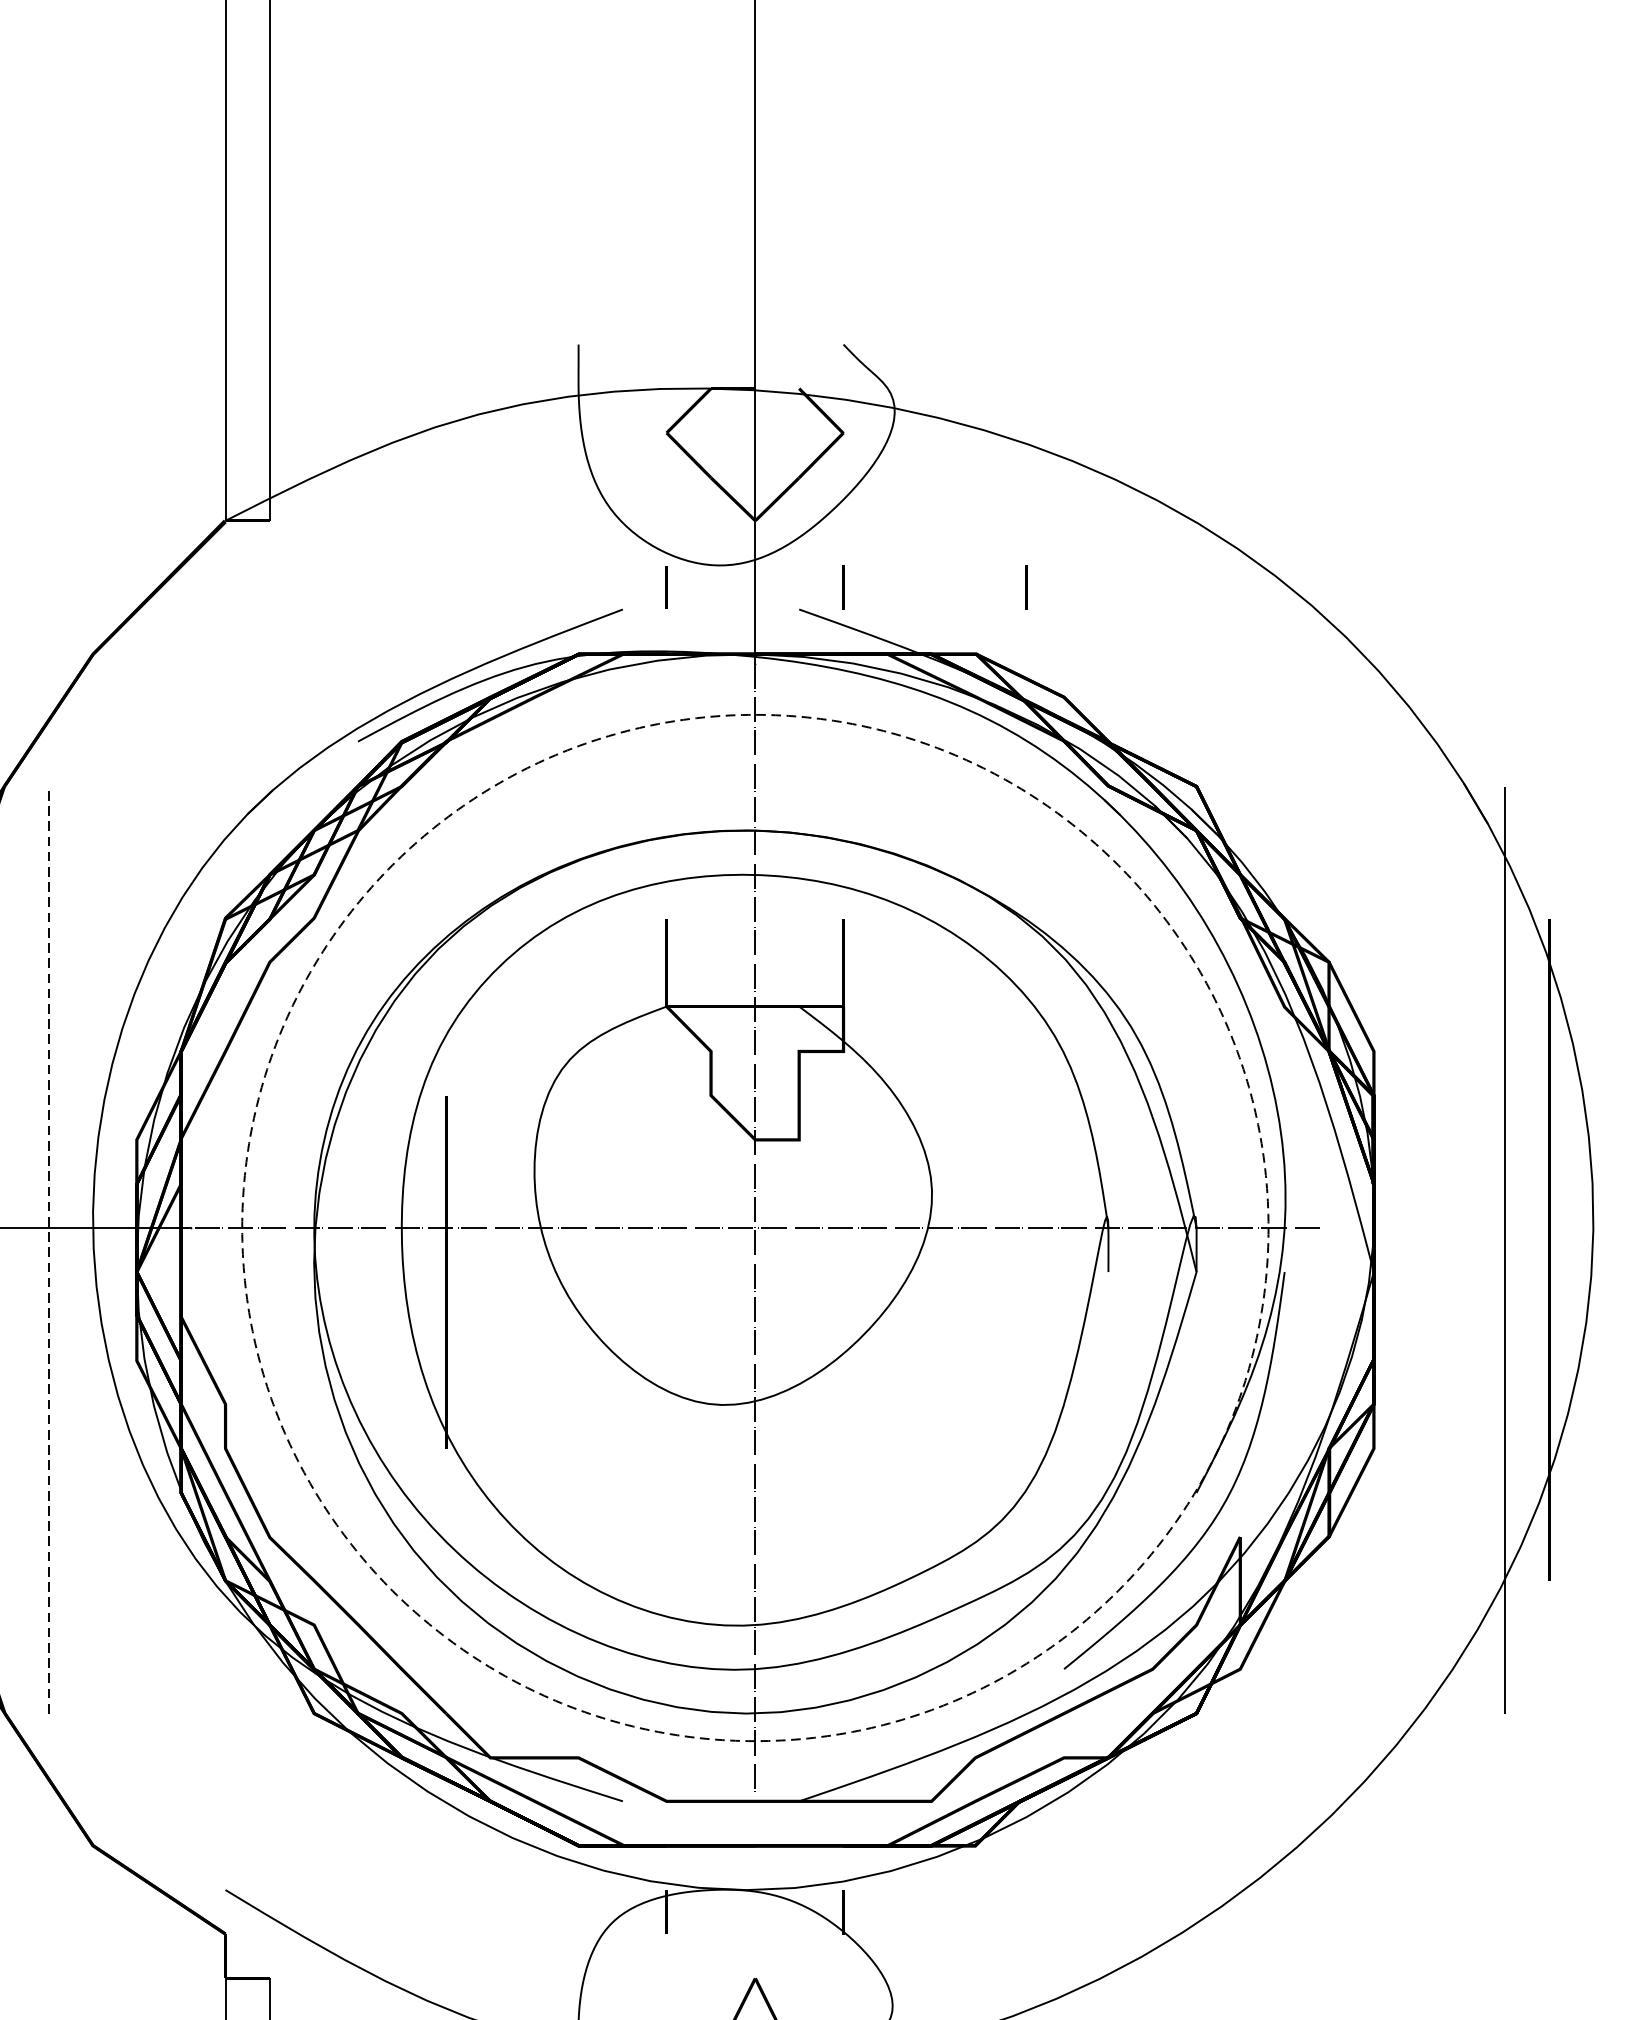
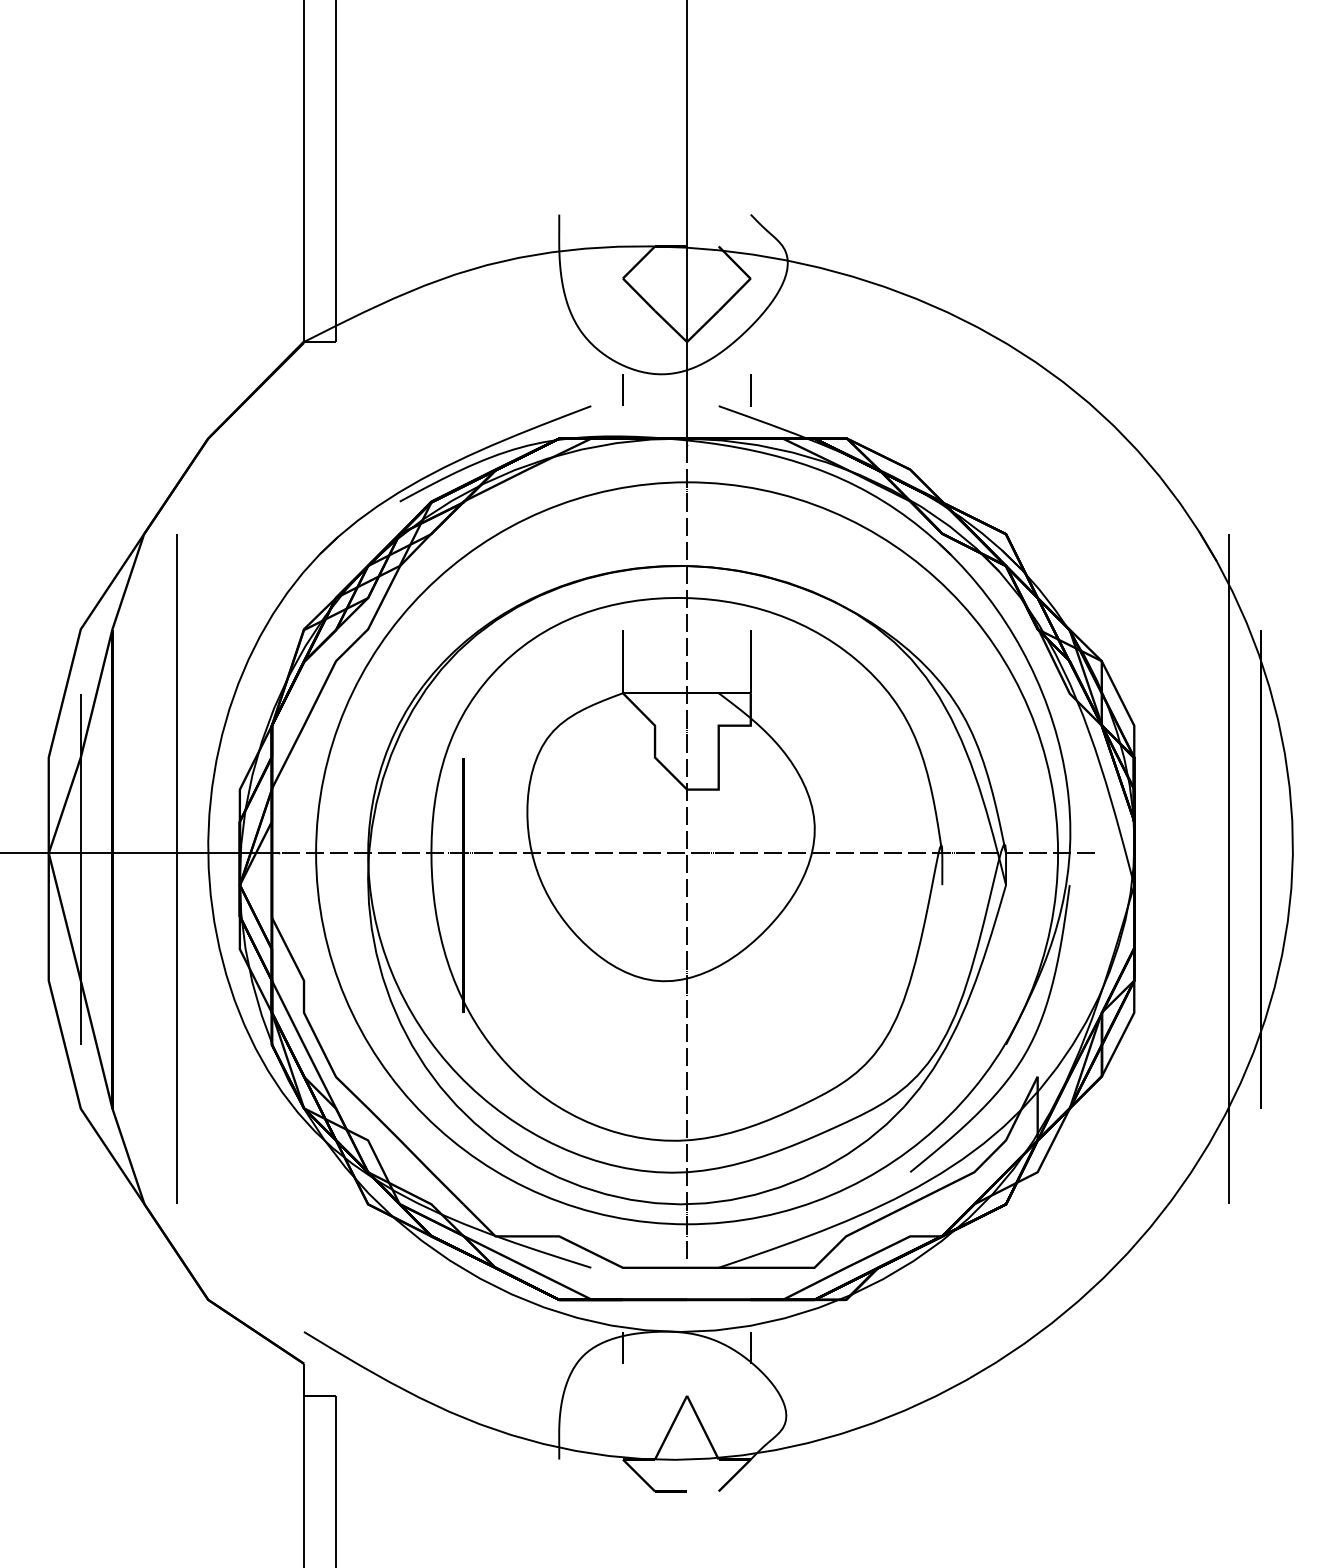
line: (1025, 587) -> (882, 390), removed
circle: (755, 1228) -> (687, 853), dashed -> solid
line: (49, 1249) -> (176, 868), dashed -> solid

